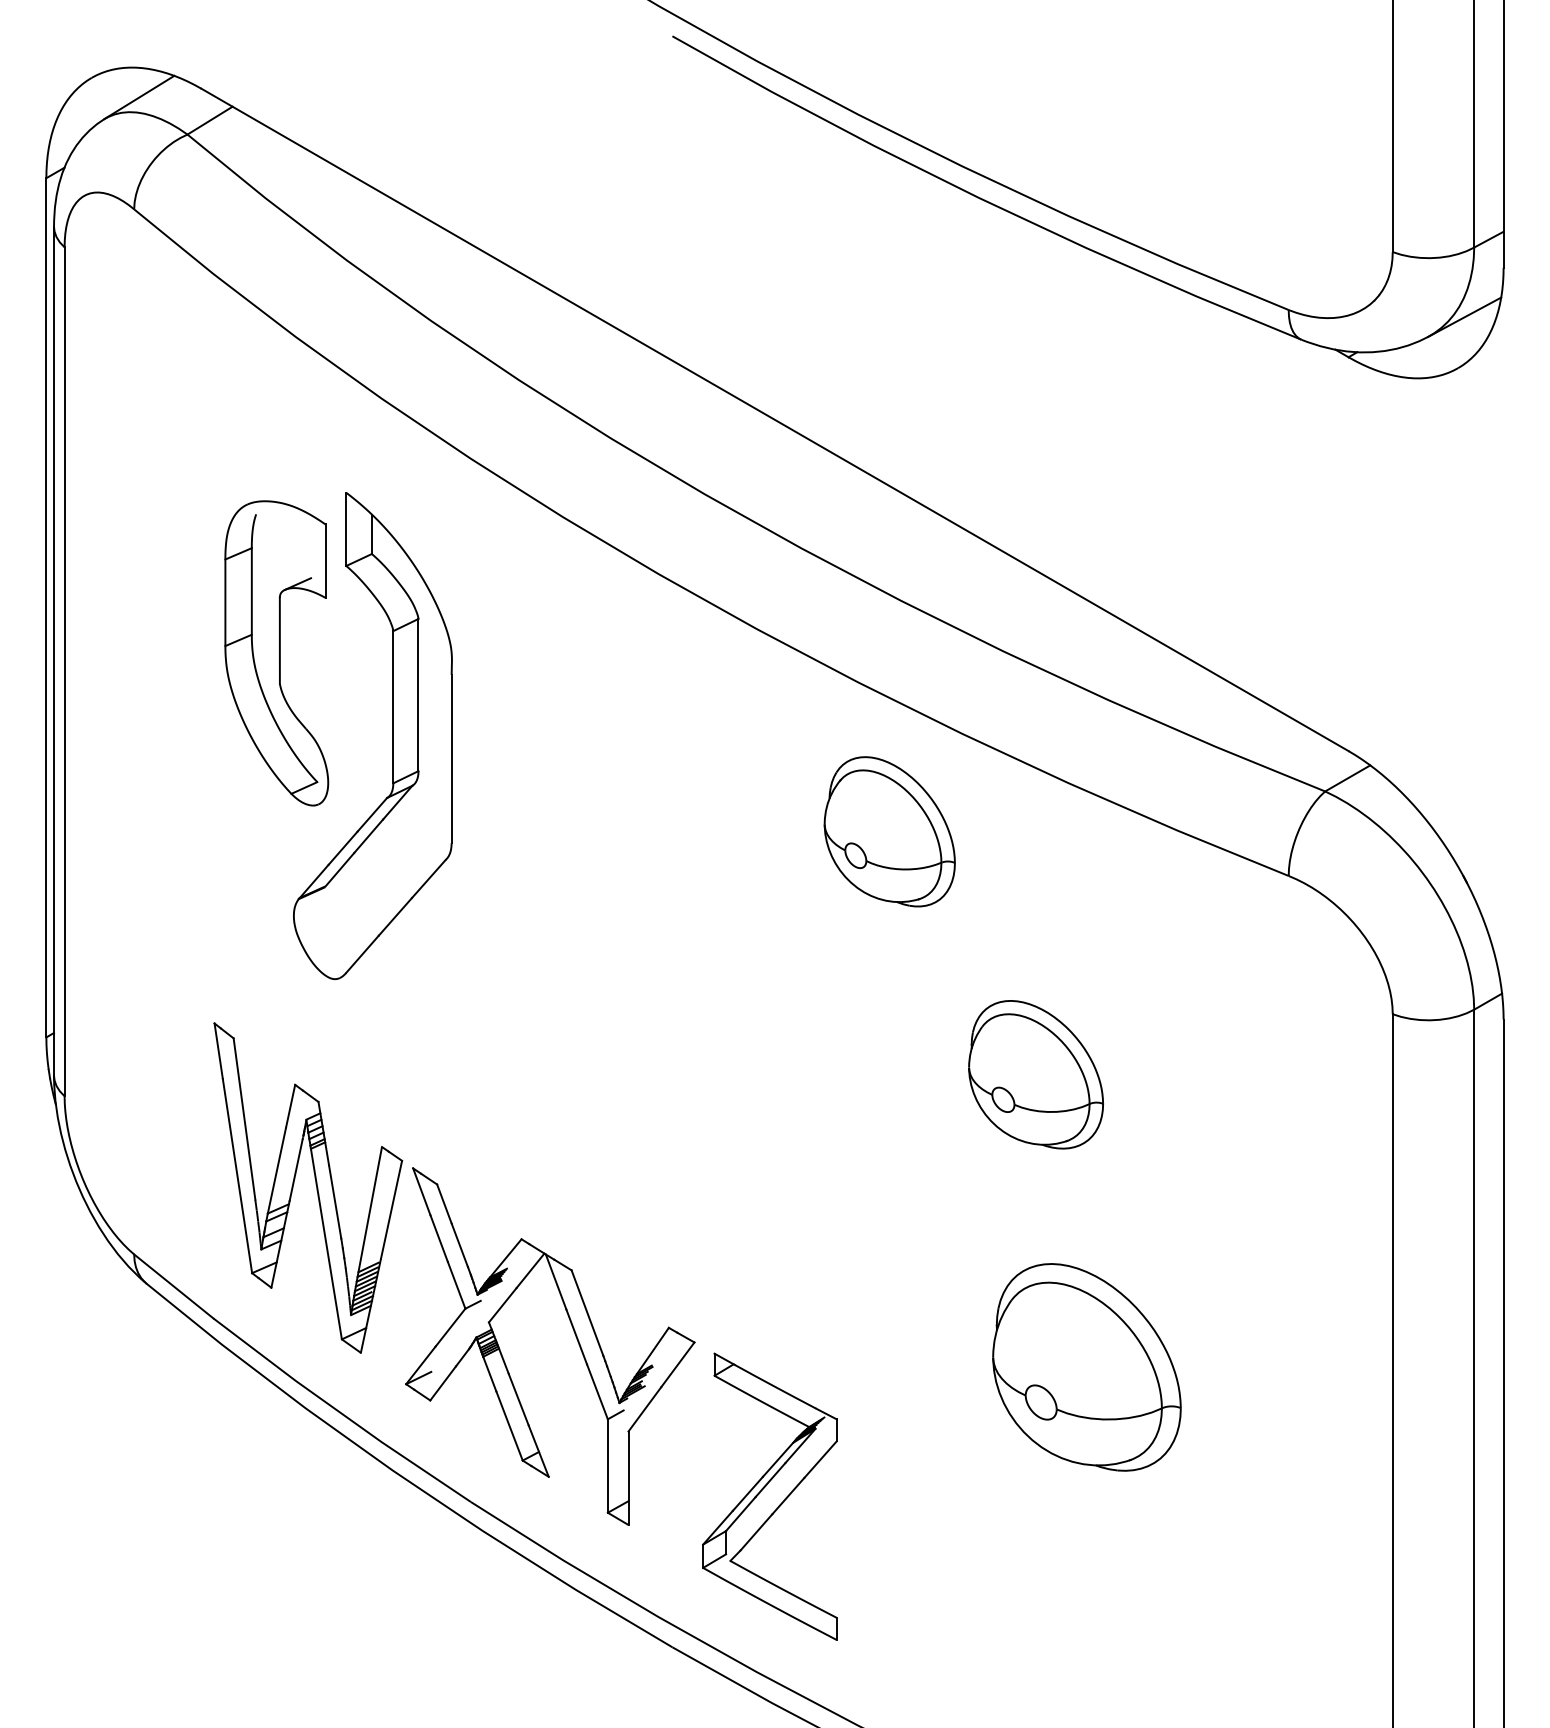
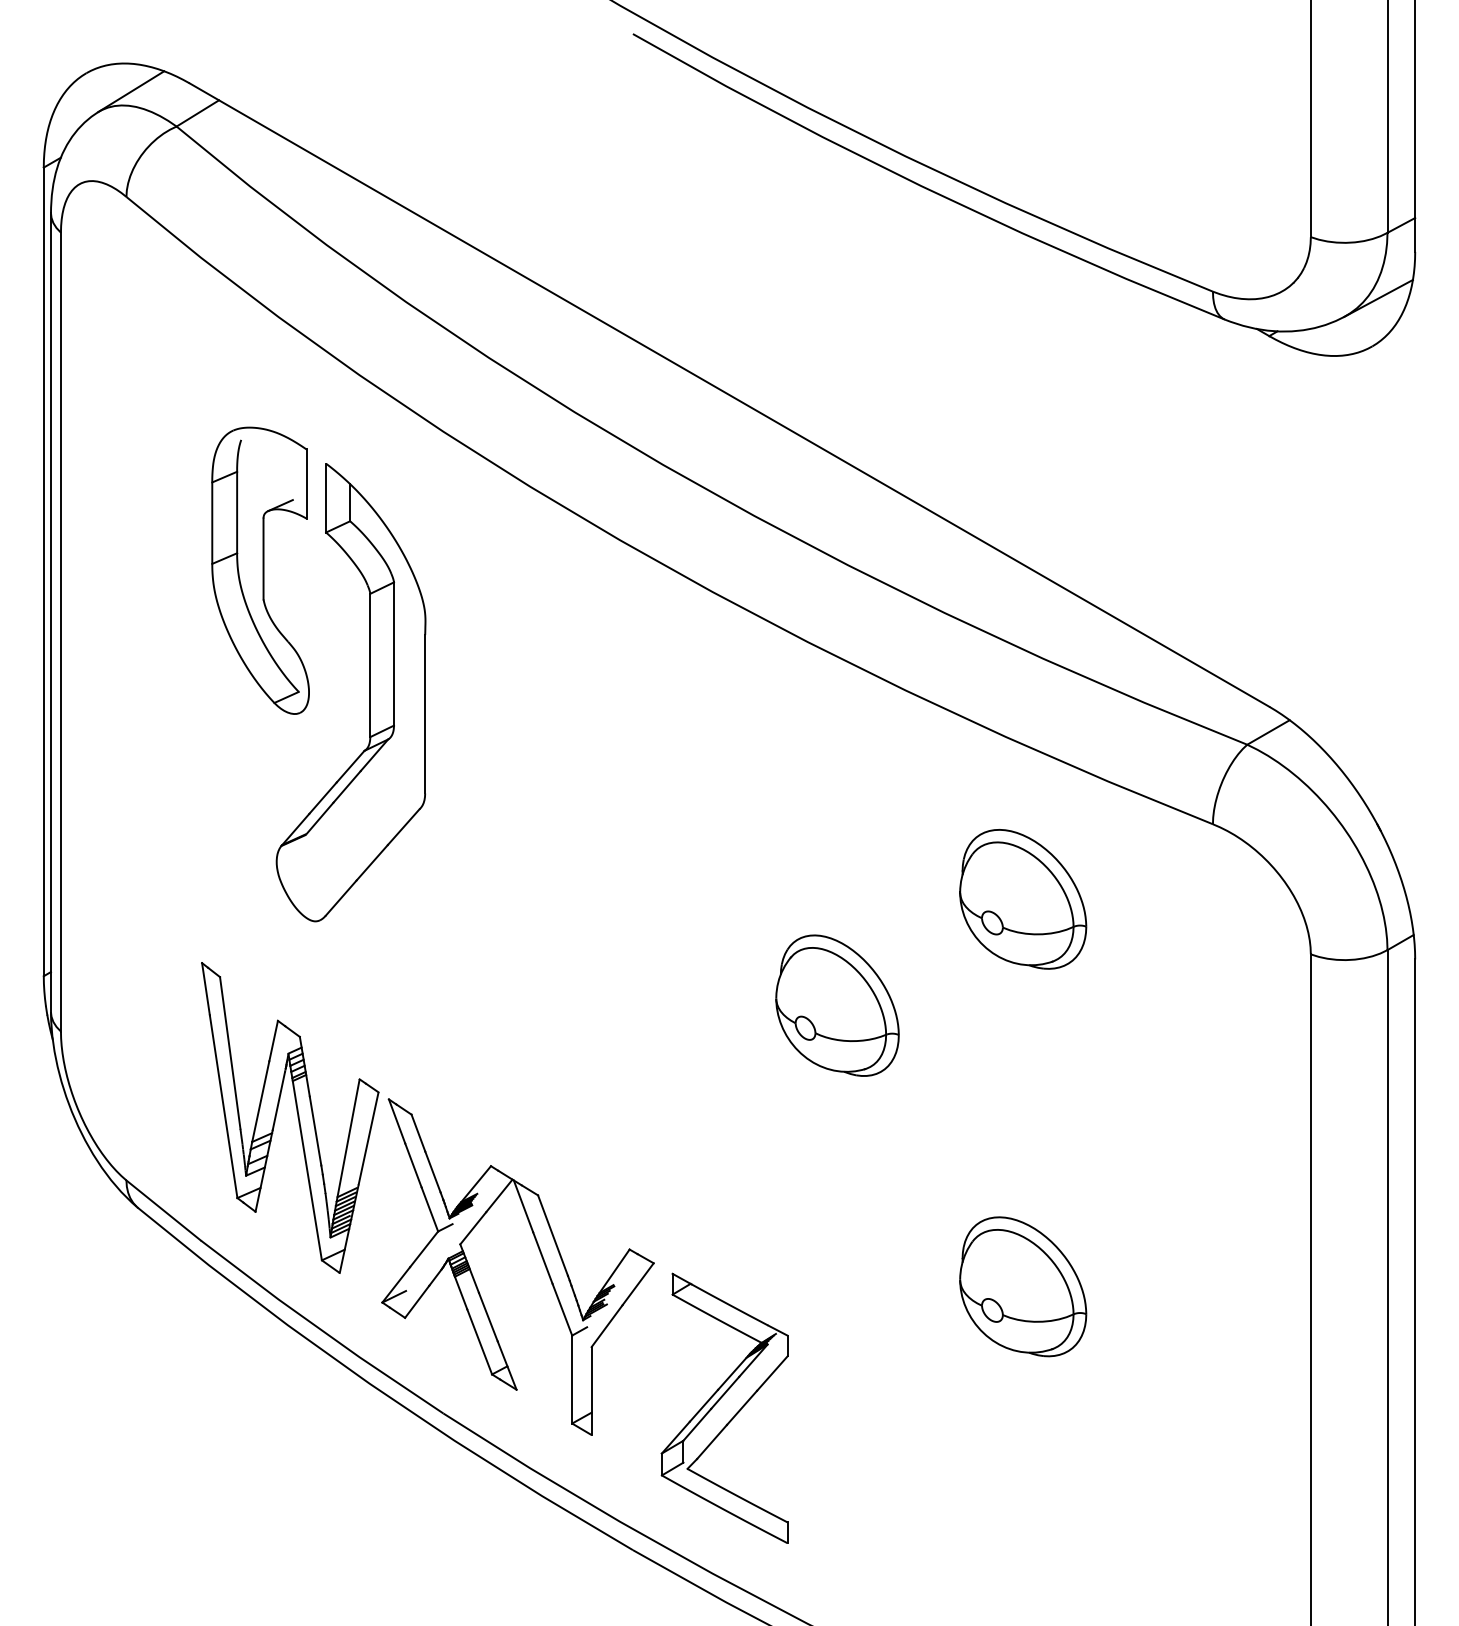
part: (276, 653) -> (260, 570), moved
part: (889, 831) -> (837, 1005), moved
part: (1036, 1074) -> (1023, 899), moved
part: (1087, 1367) -> (1023, 1286), size x0.71

